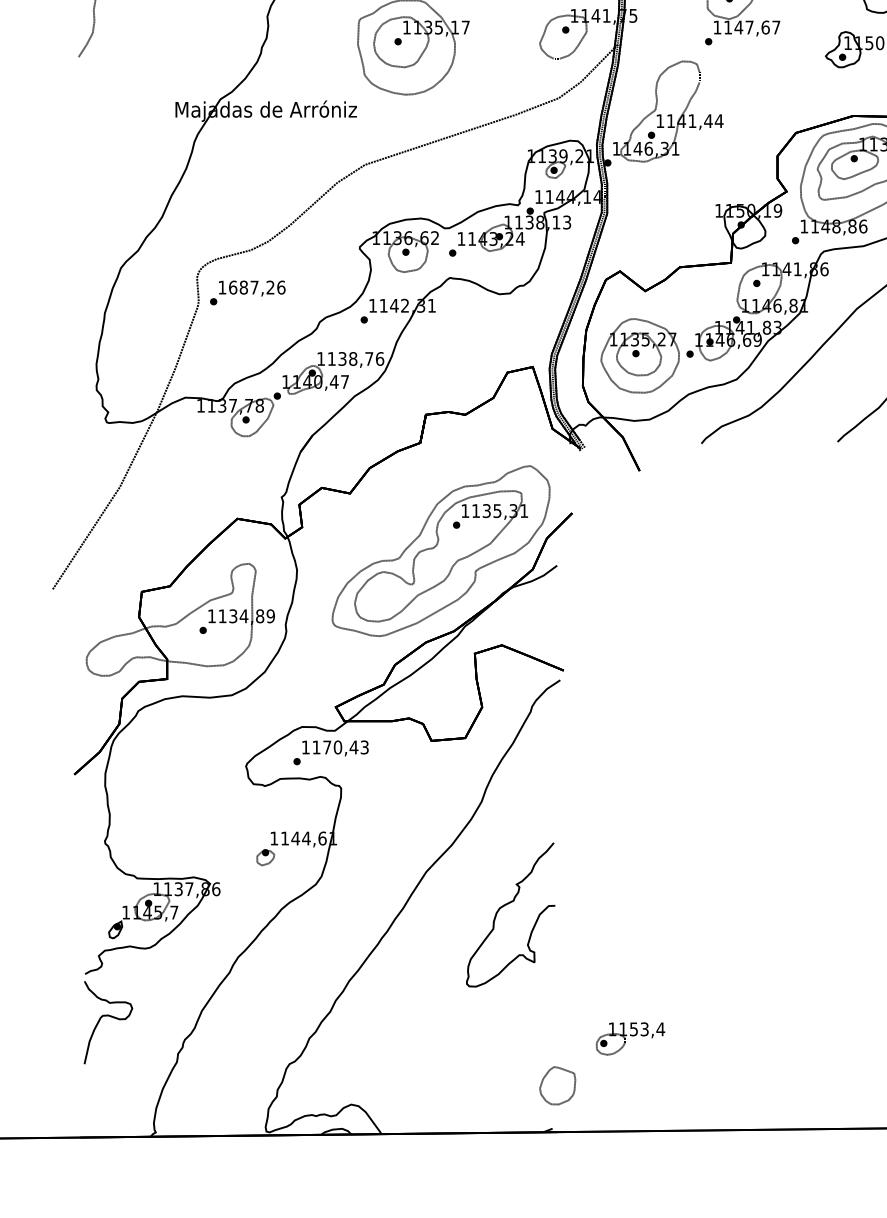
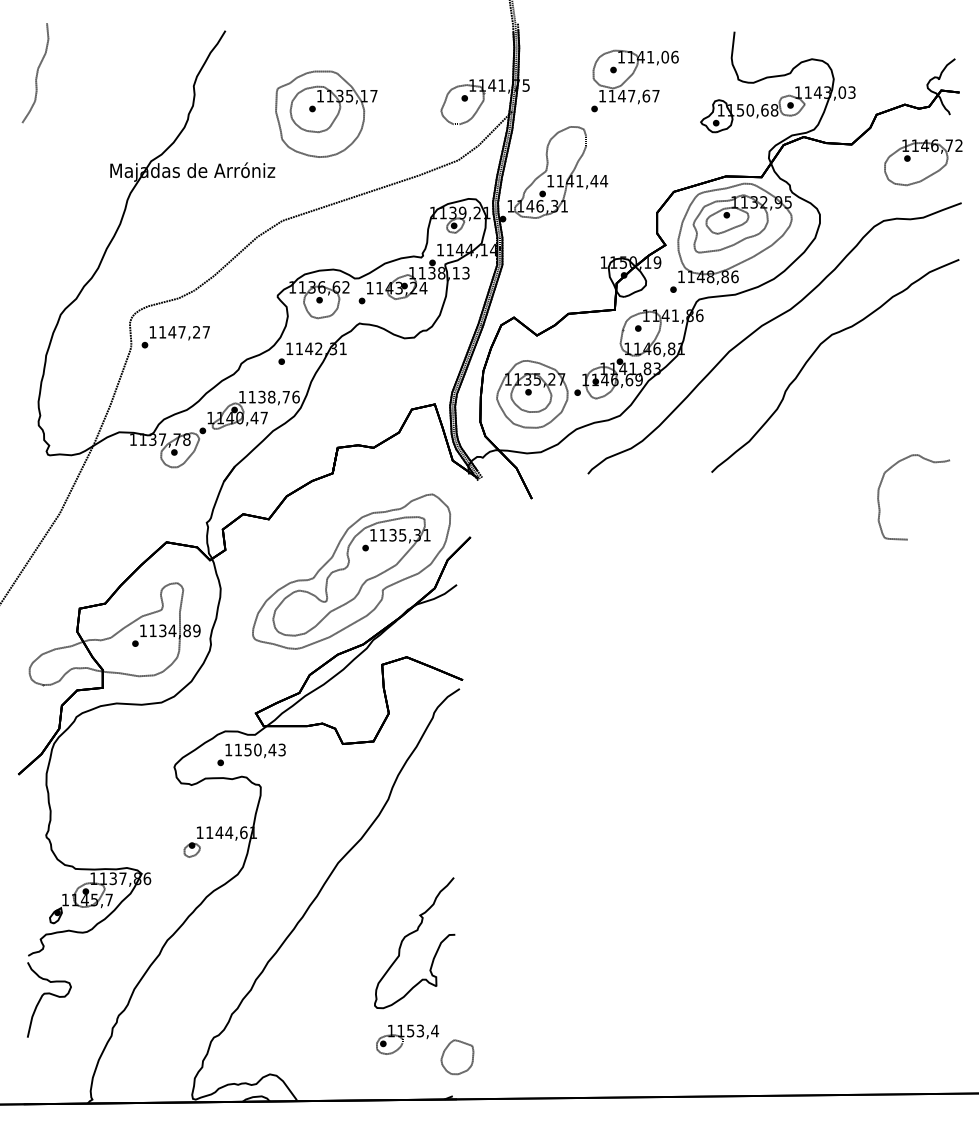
text: (257, 287) -> (184, 332), 1687,26 -> 1147,27
text: (326, 746) -> (247, 749), 1170,43 -> 1150,43
curve: (504, 906) -> (409, 935), moved
part: (630, 1038) -> (407, 1039), moved

